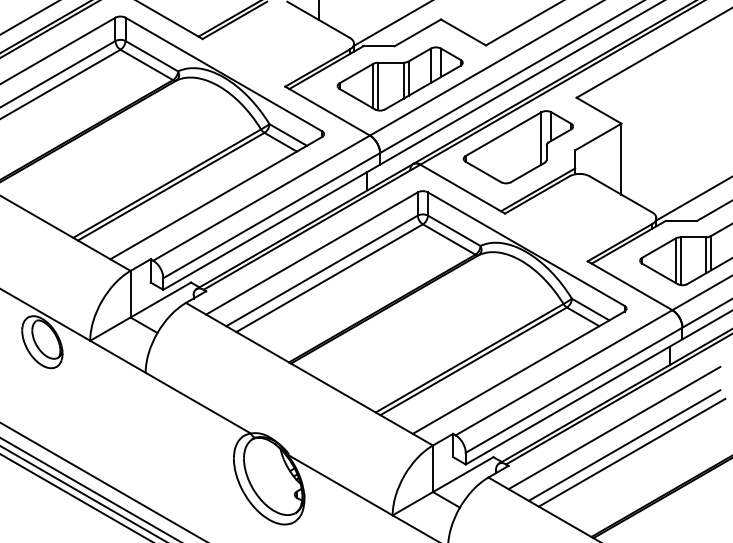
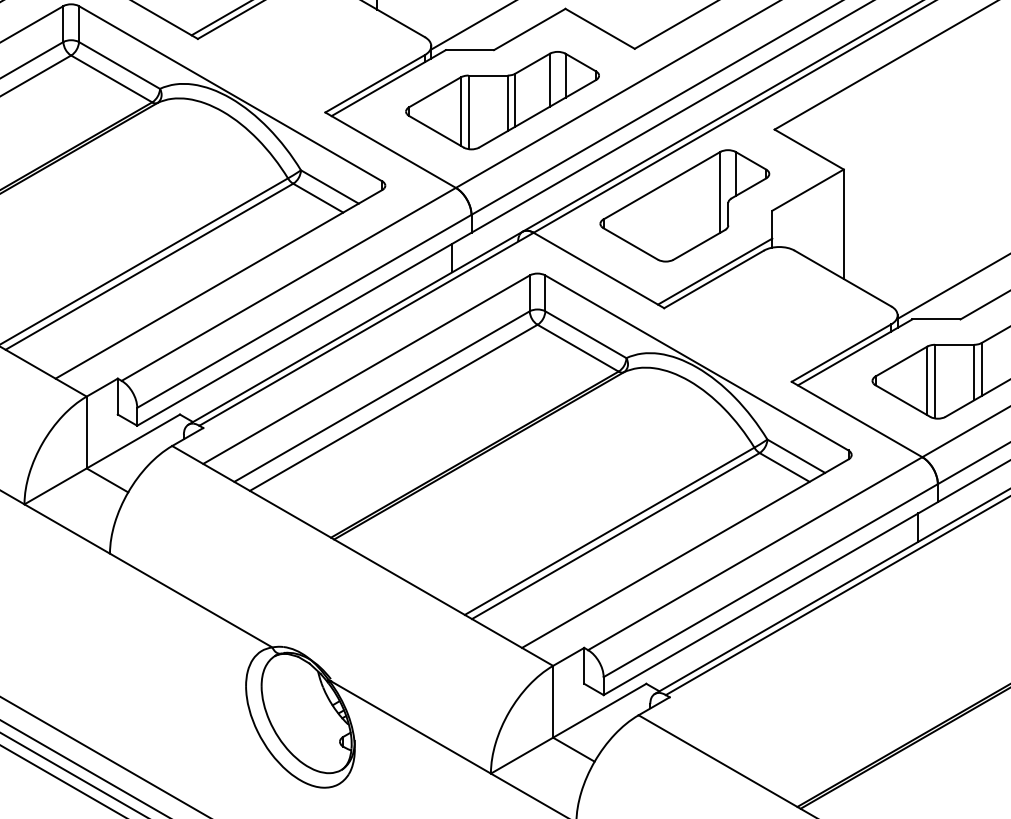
line: (614, 427) -> (833, 638), removed
line: (624, 445) -> (848, 665), removed
line: (631, 452) -> (859, 676), removed

